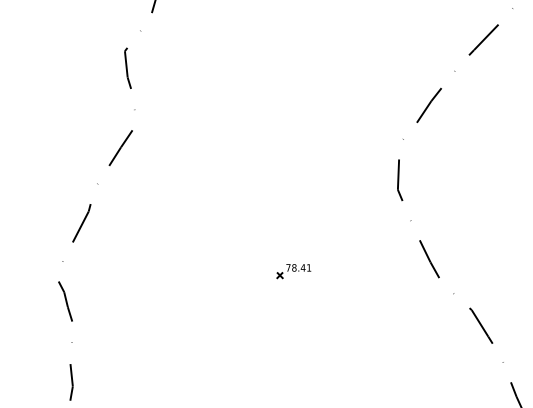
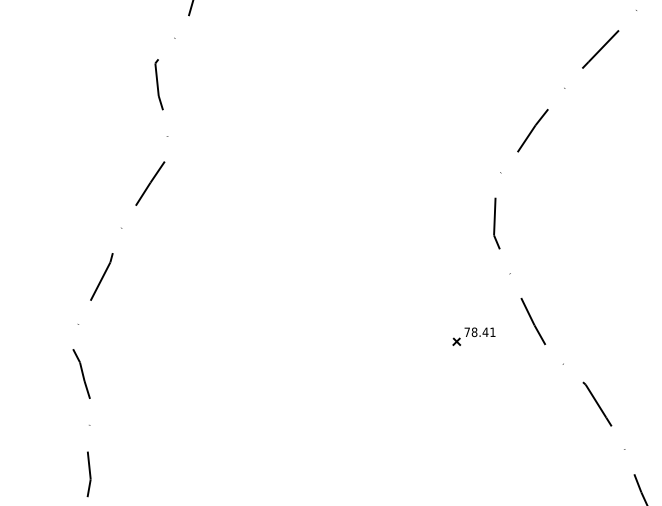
part: (293, 271) -> (473, 336), moved

